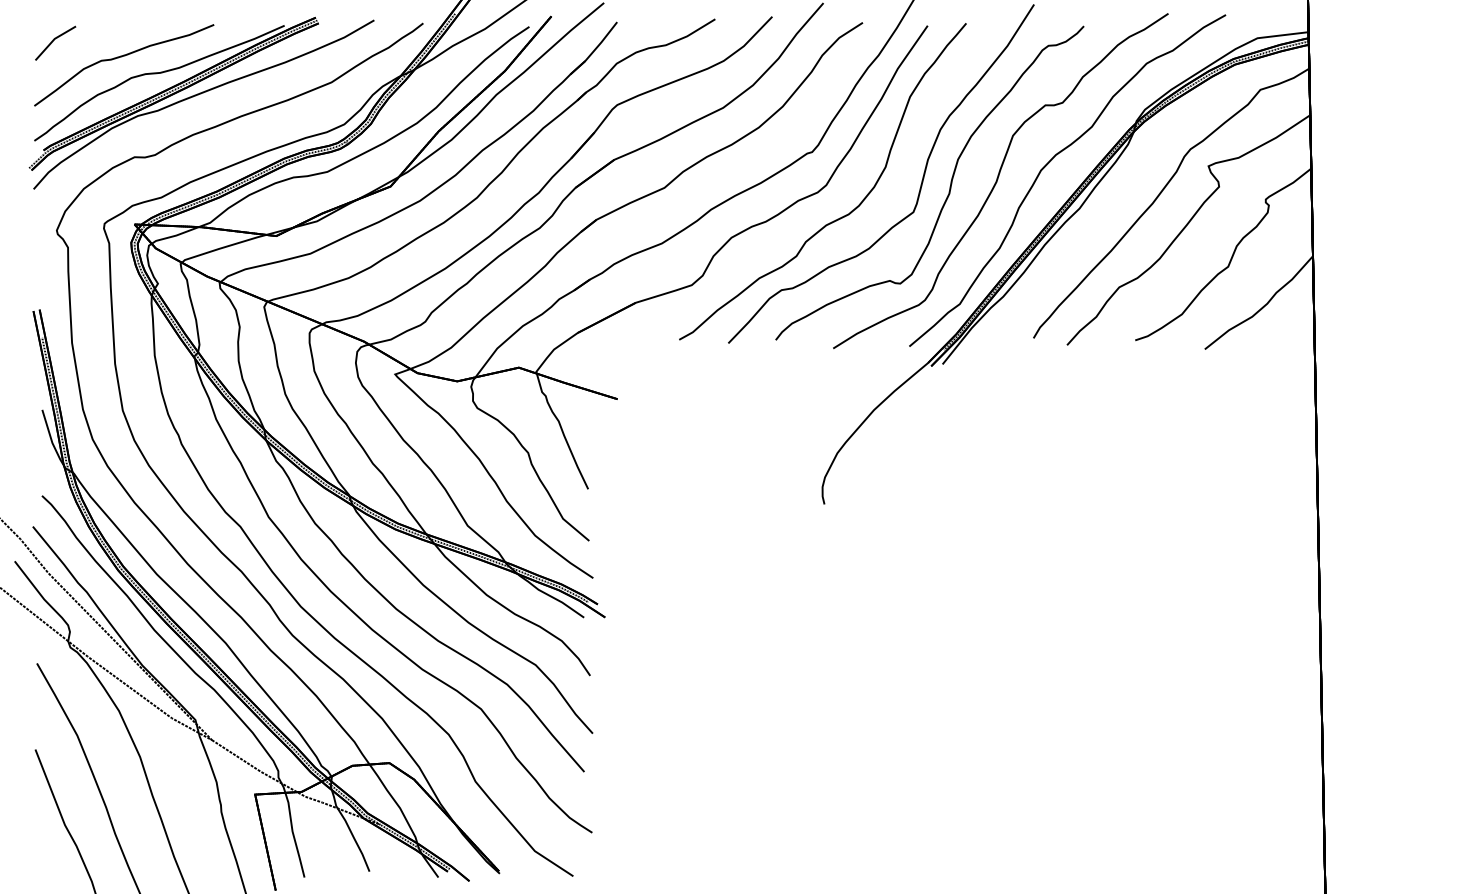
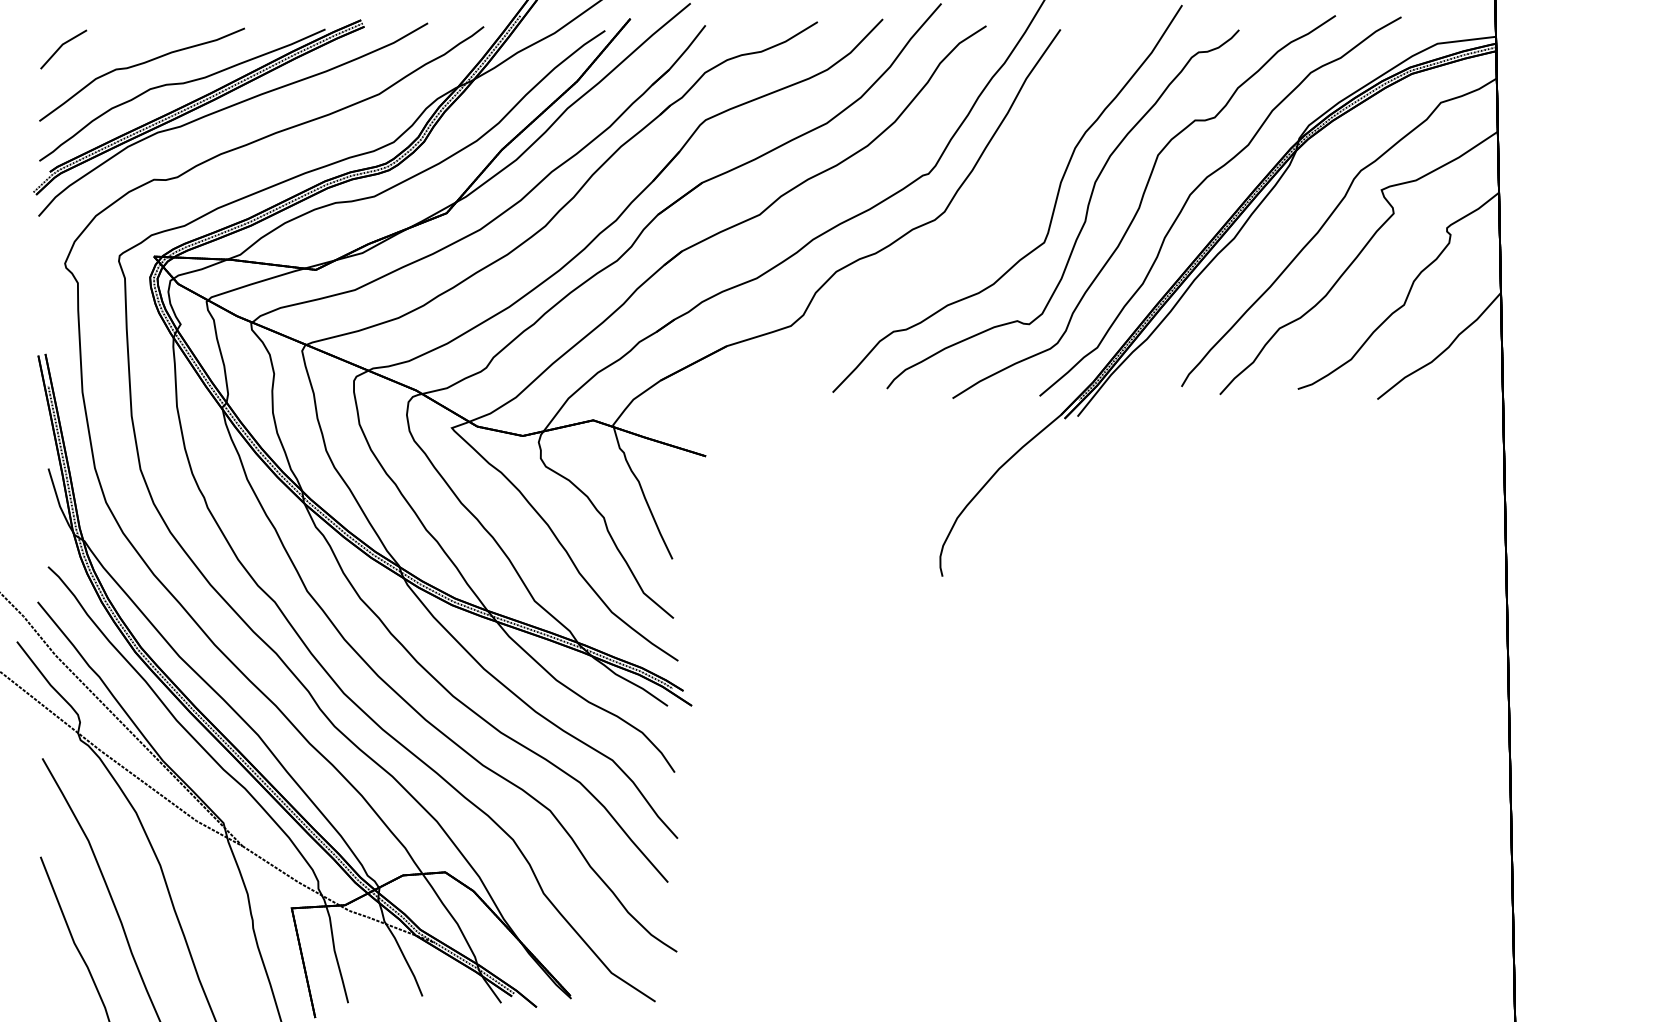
part: (839, 217) -> (959, 248), removed

